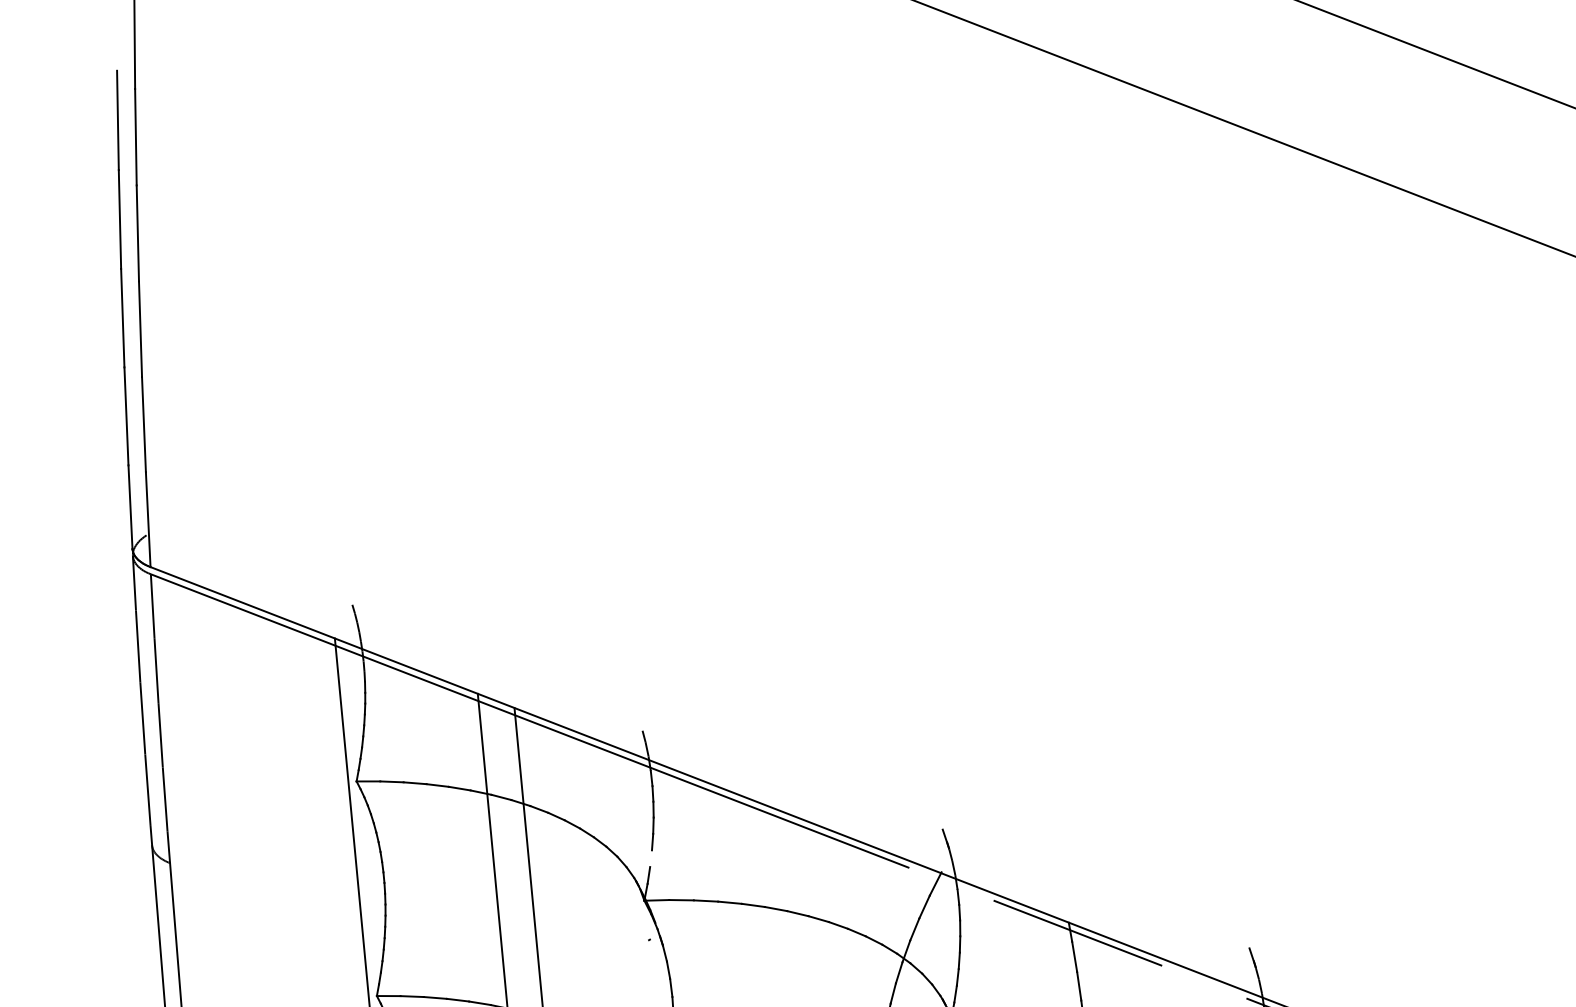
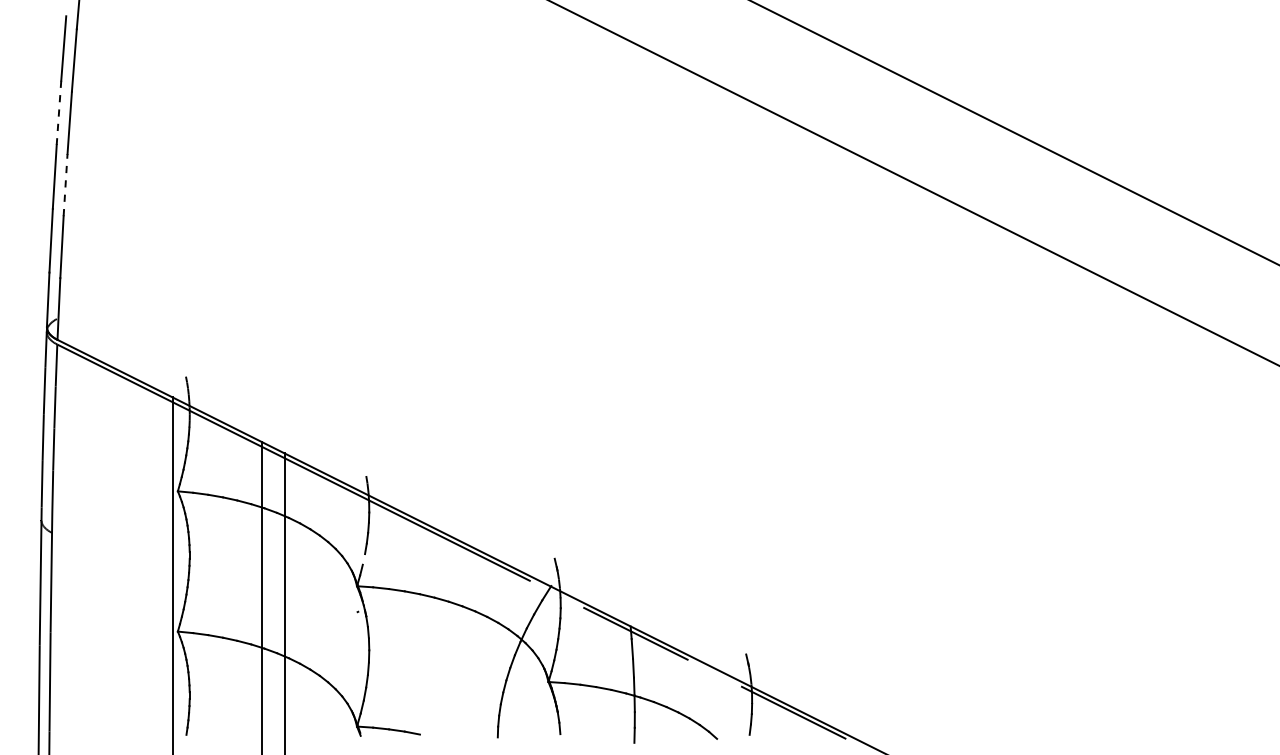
line: (119, 220) -> (58, 113), solid -> dashed
line: (140, 328) -> (65, 184), solid -> dashed

